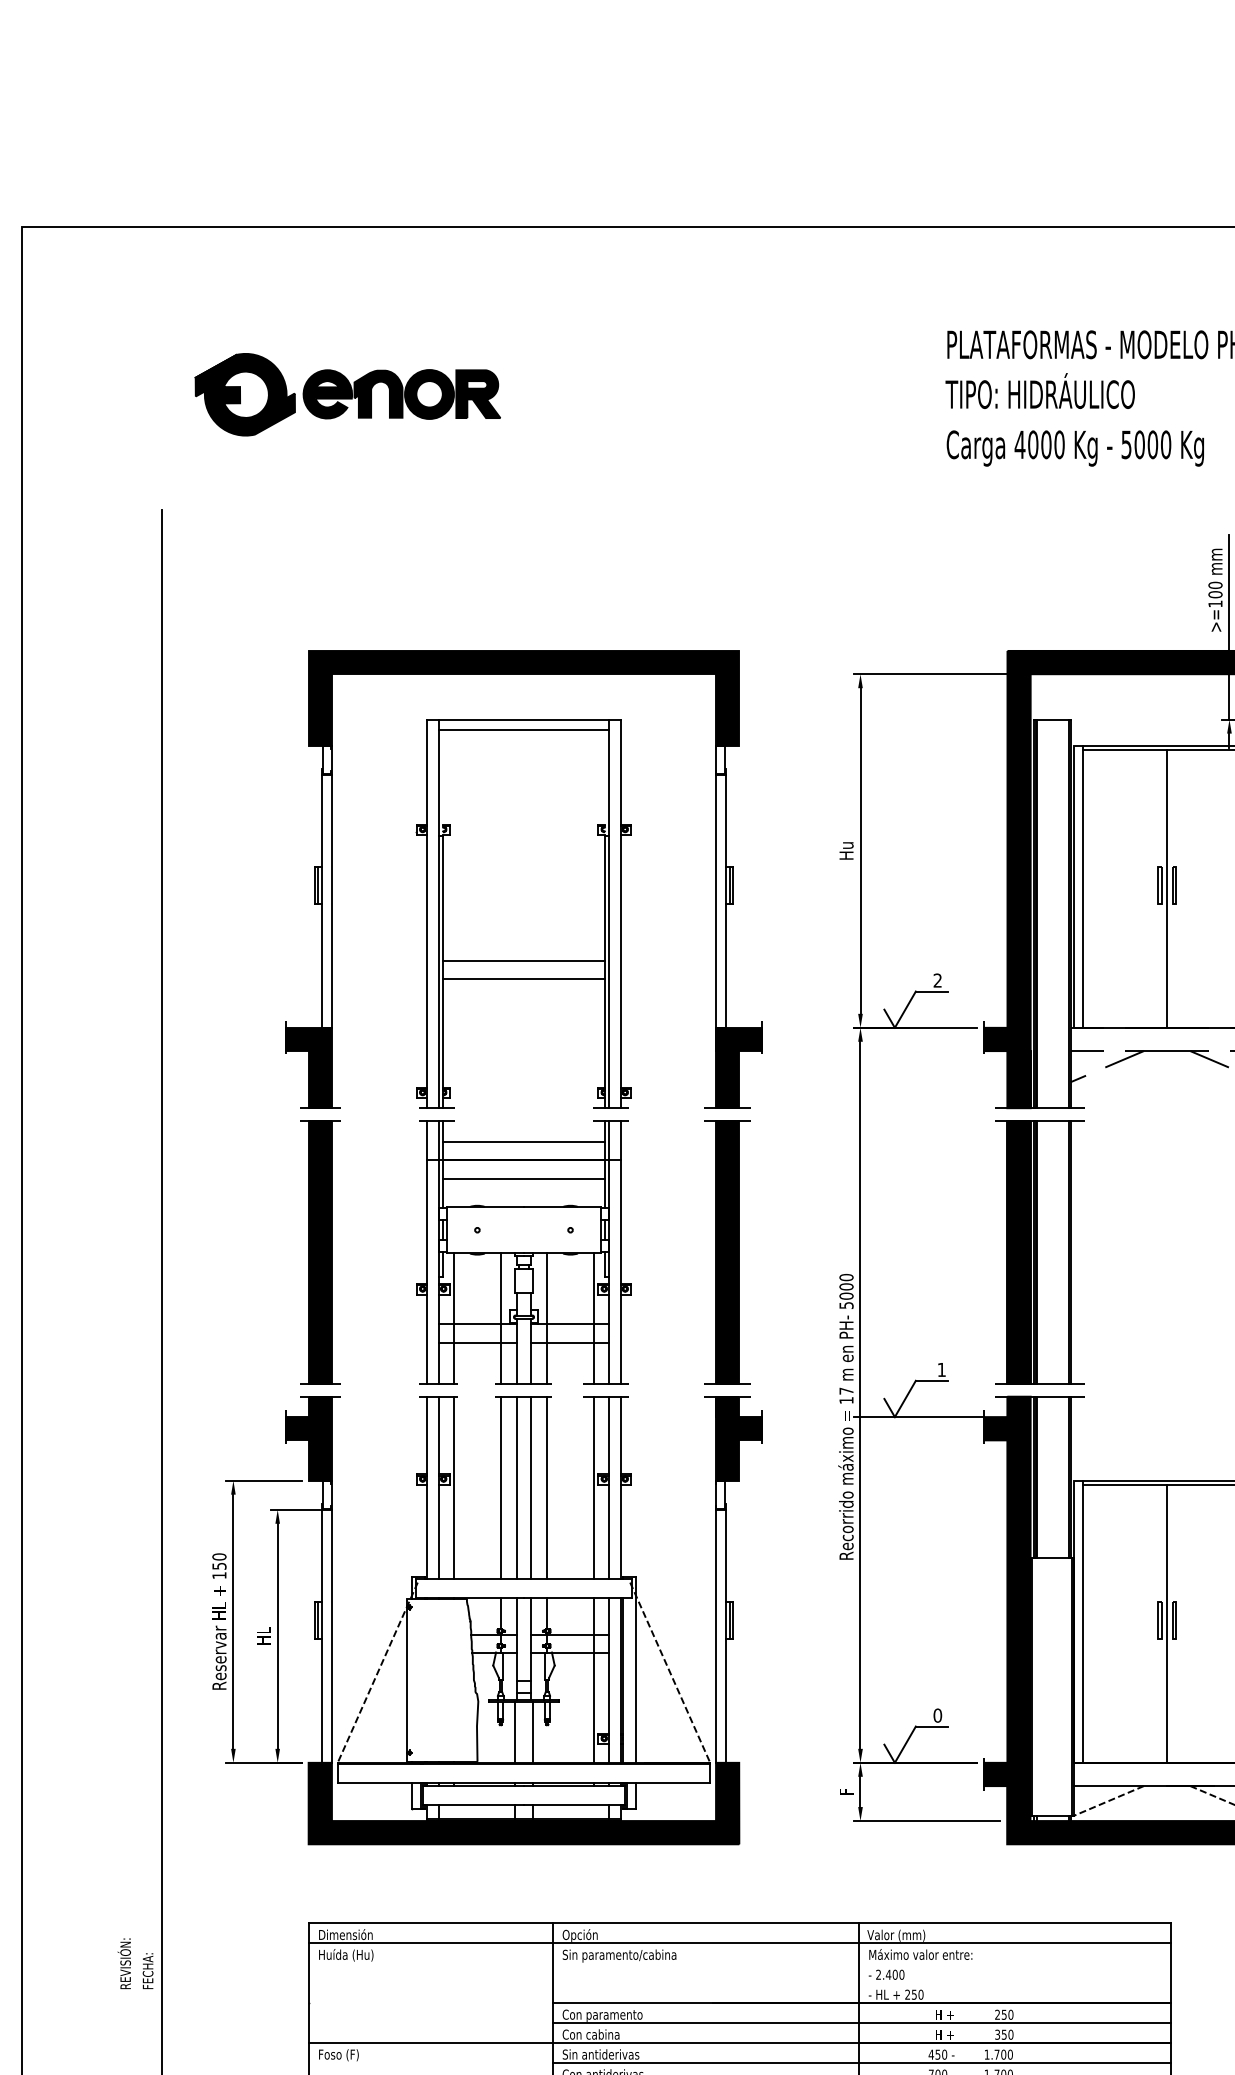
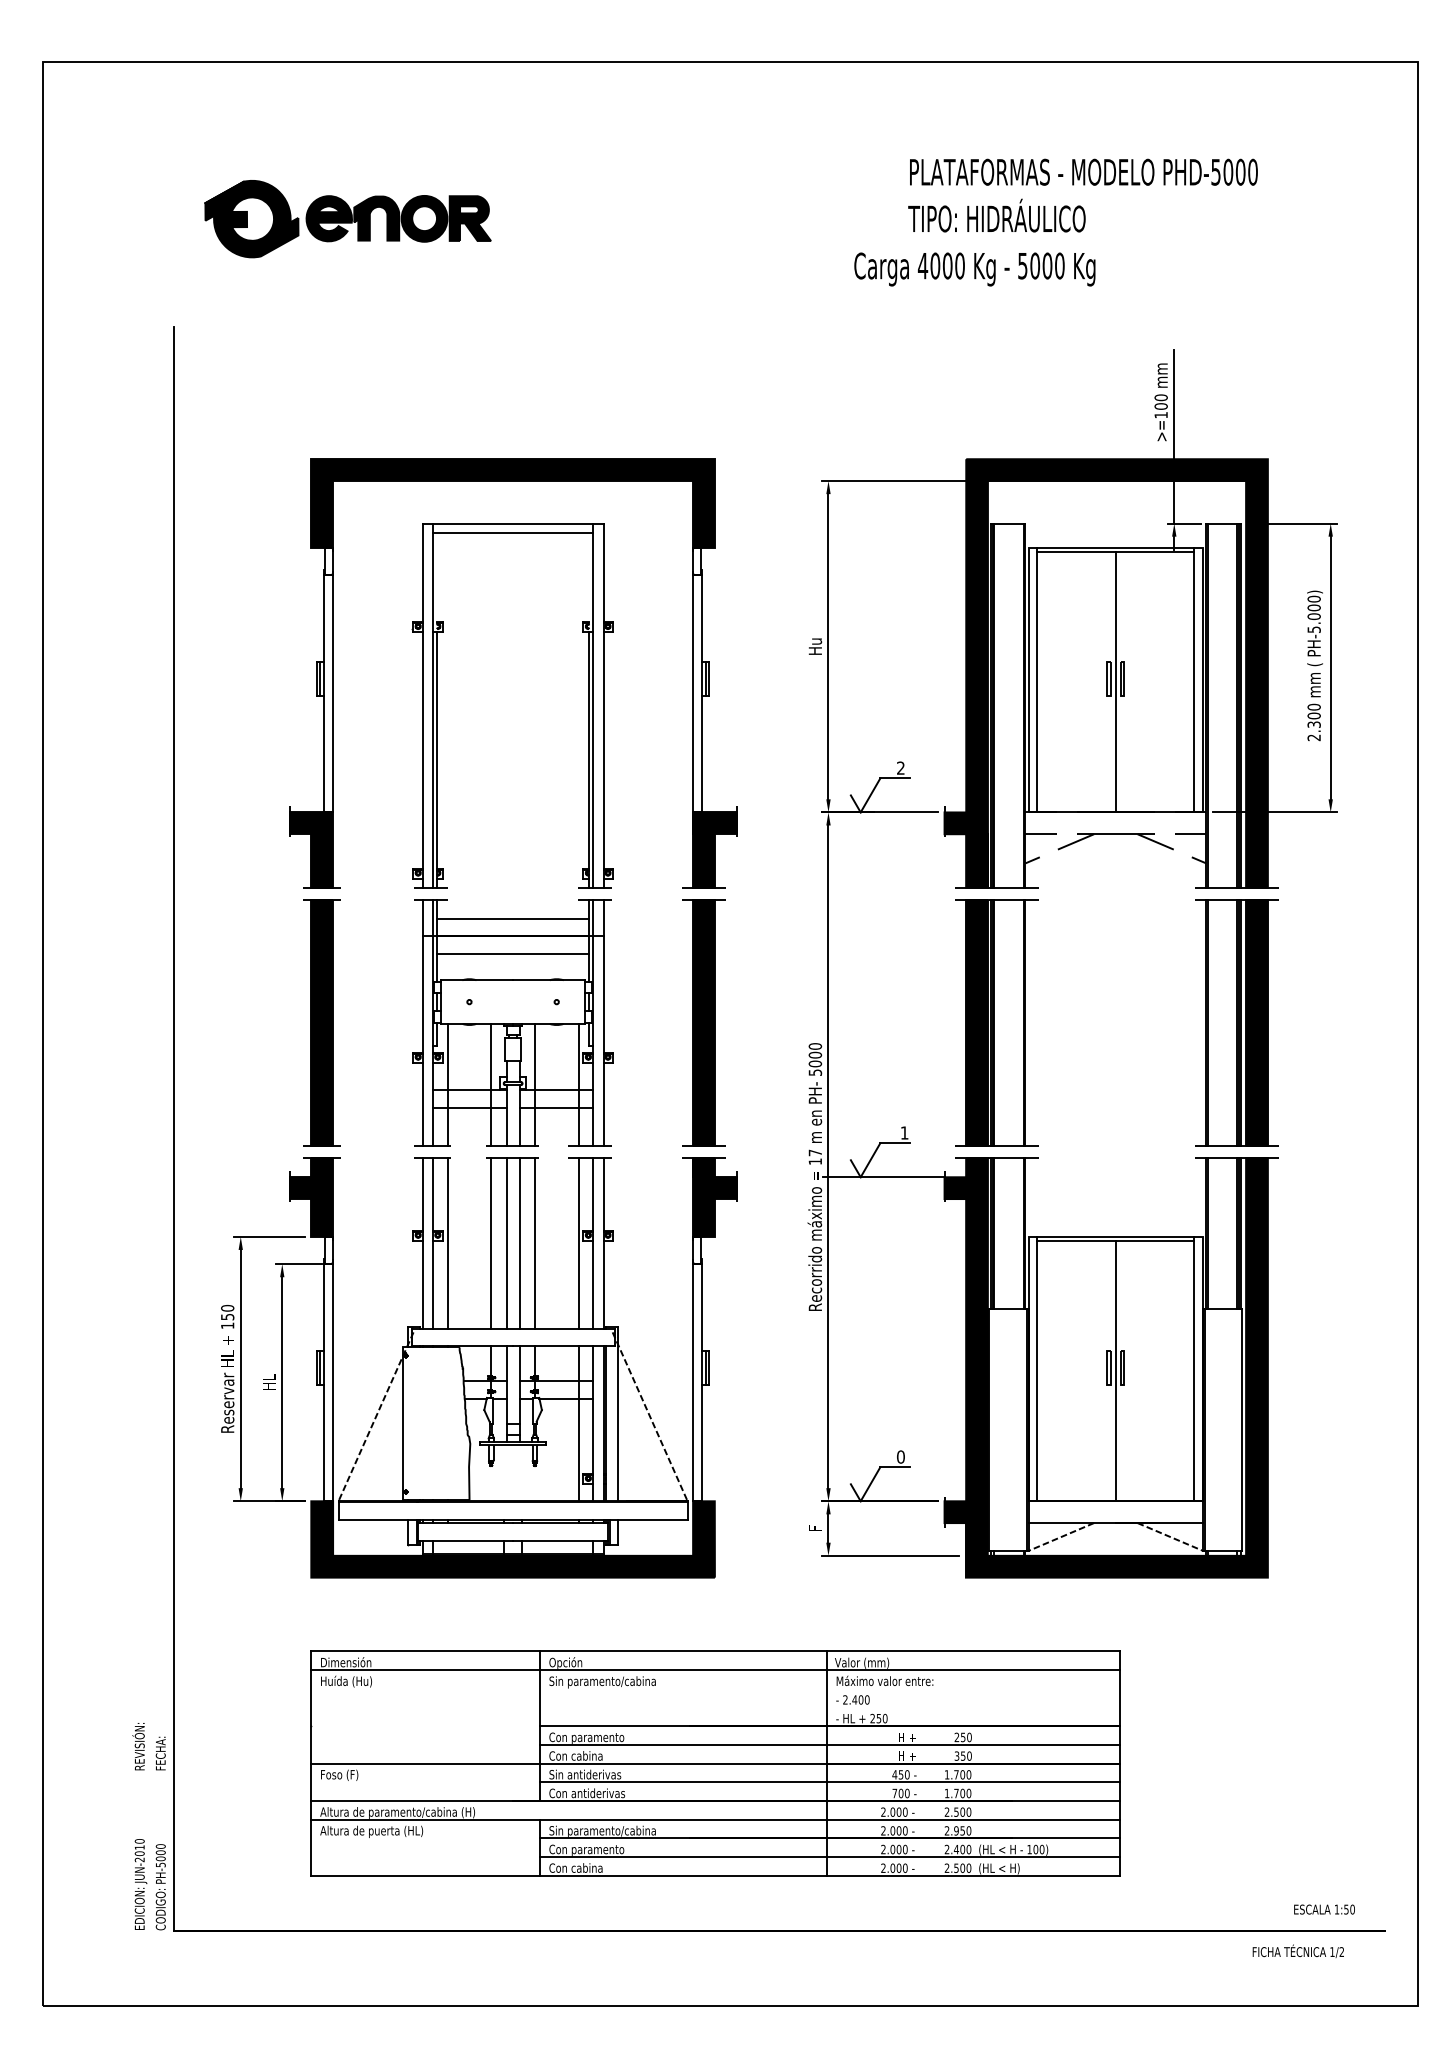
text: (1074, 448) -> (974, 269), moved
line: (523, 960) -> (512, 749), removed
line: (523, 978) -> (512, 766), removed
line: (514, 1732) -> (504, 1472), removed
line: (532, 1732) -> (521, 1472), removed
part: (134, 1963) -> (148, 1746), moved

